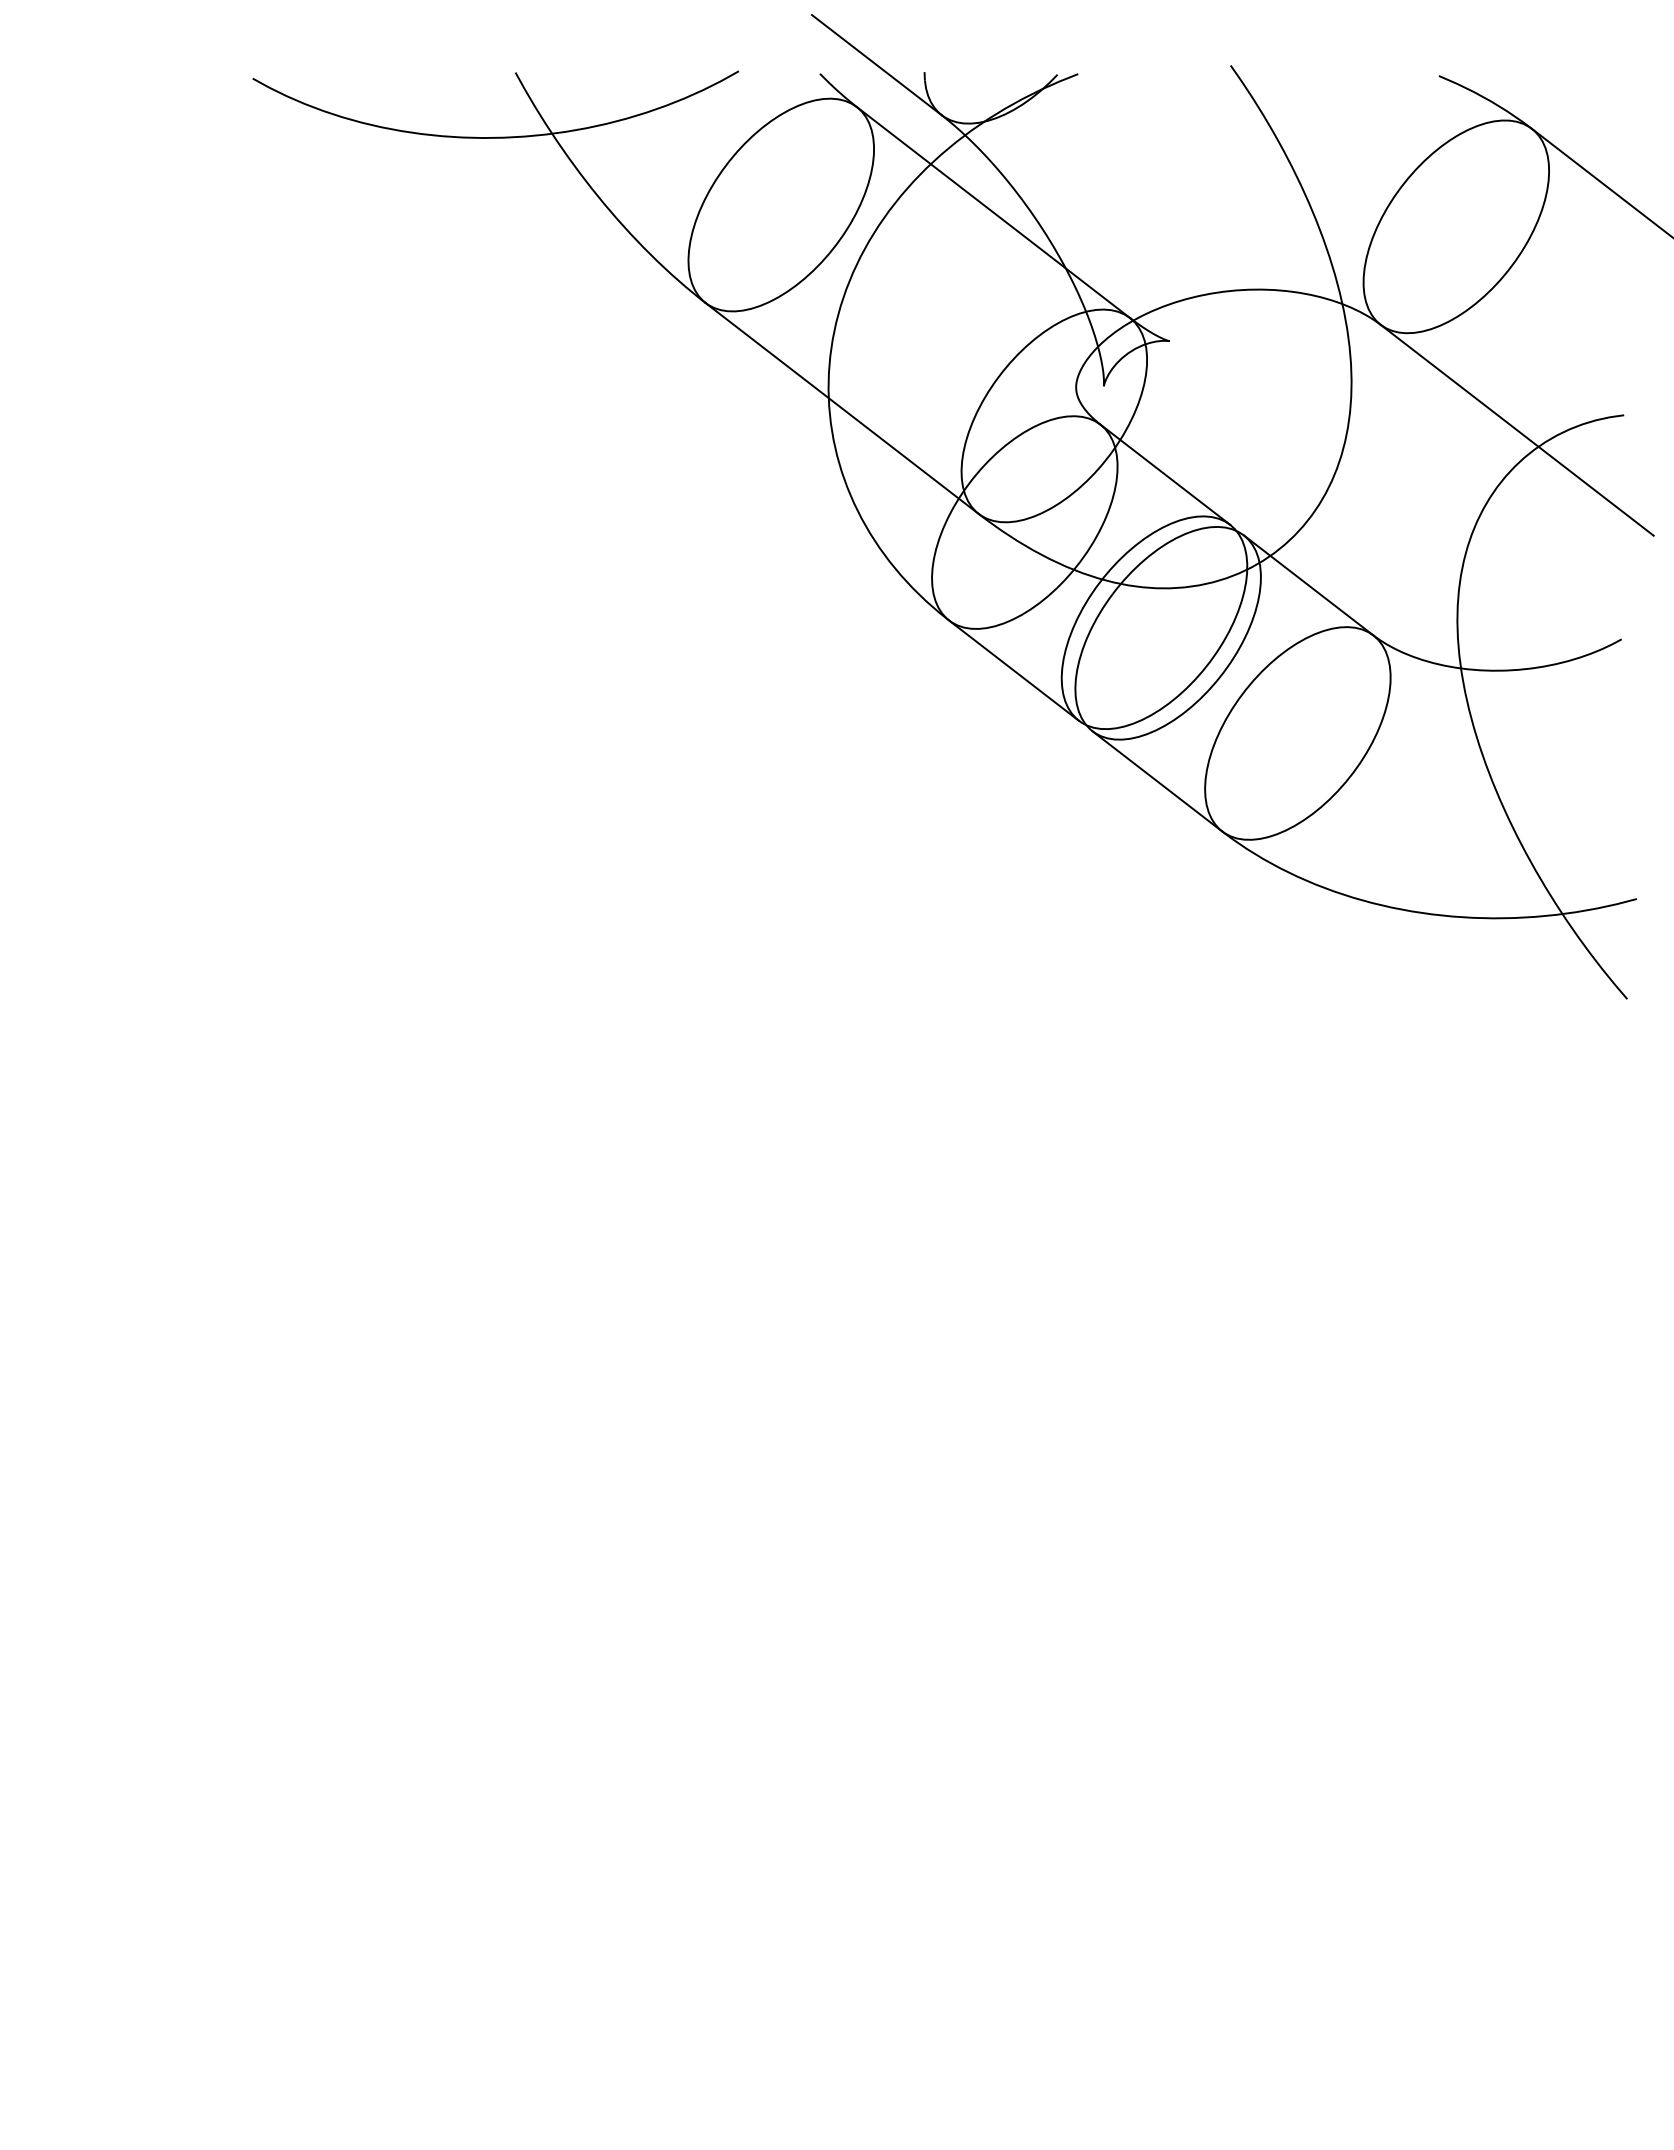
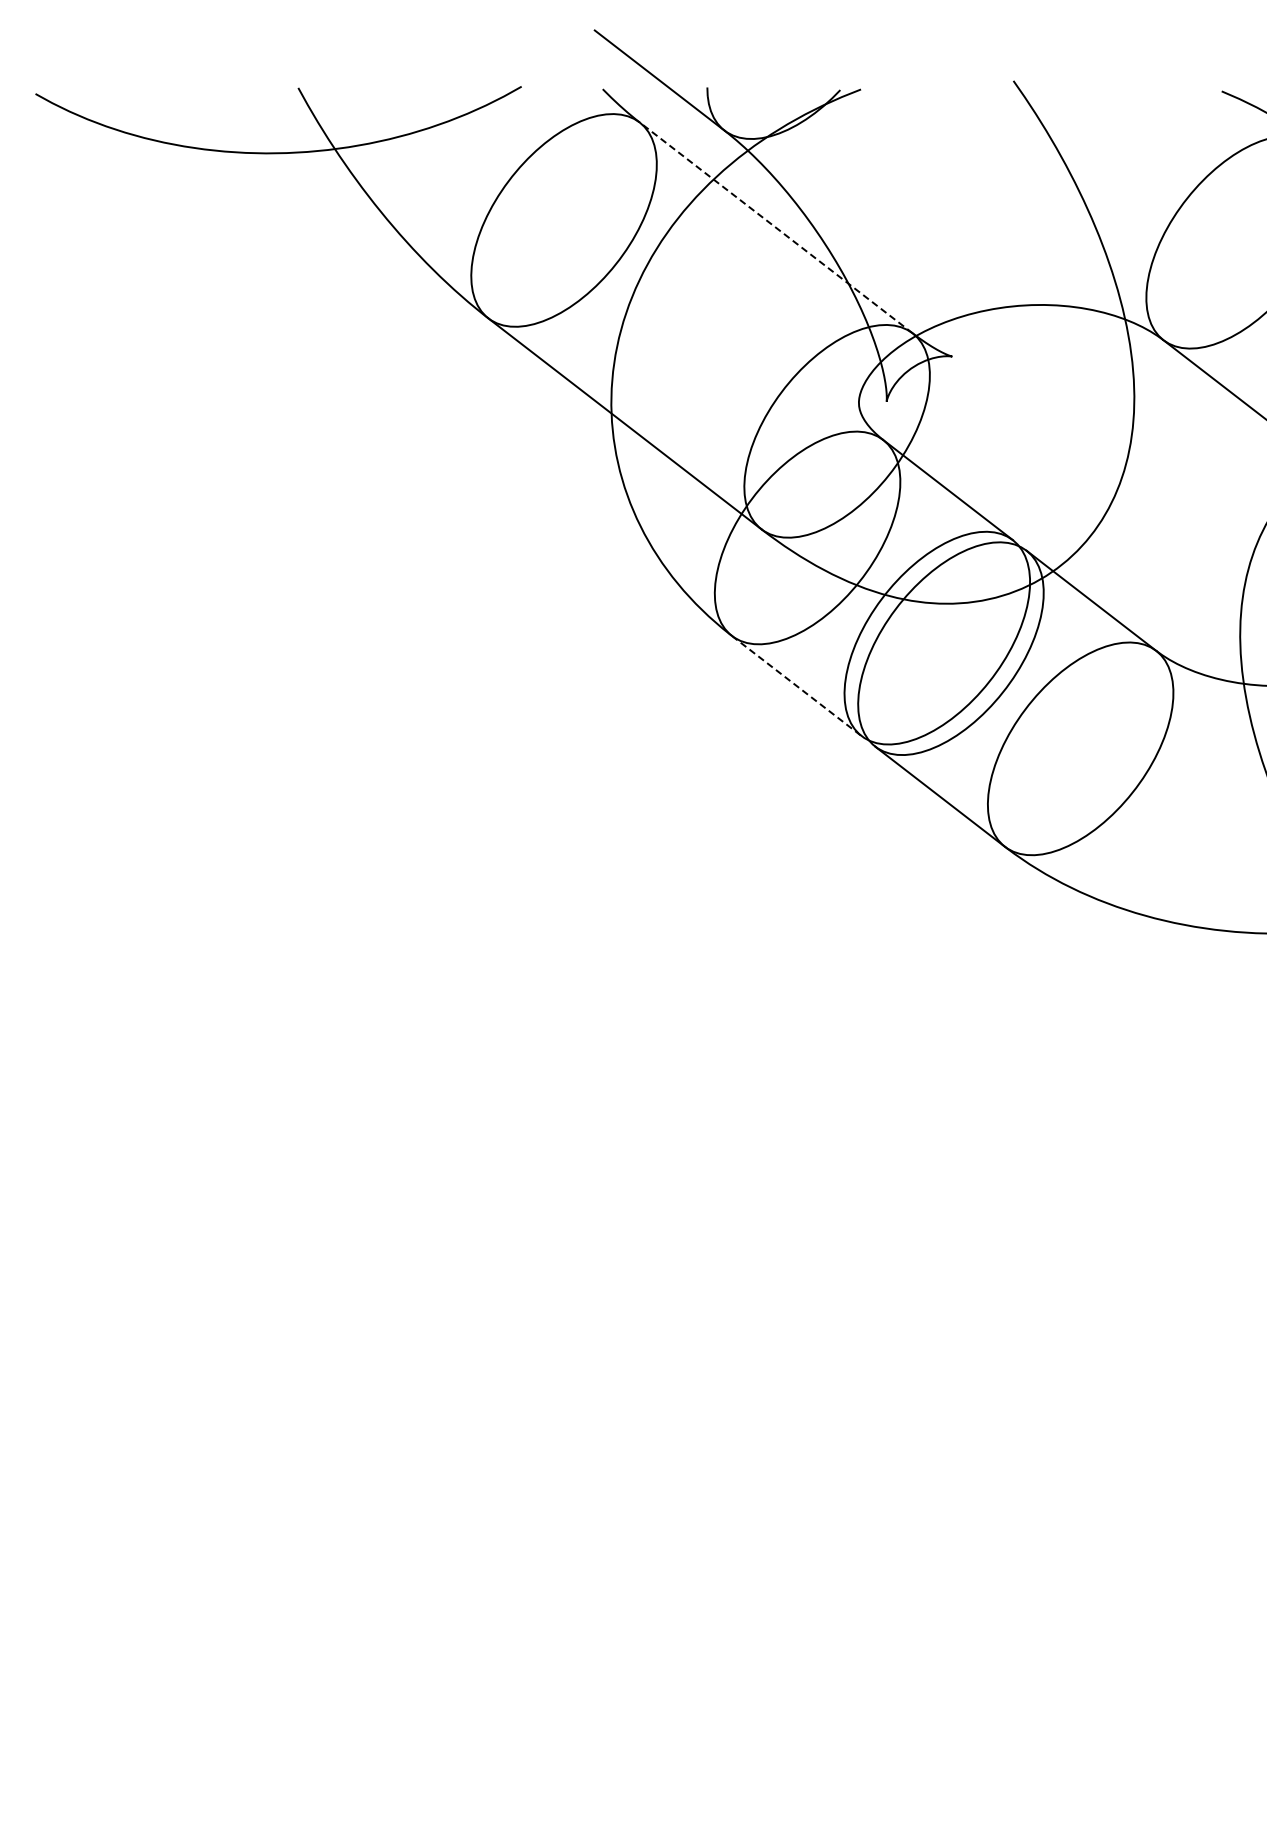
line: (993, 212) -> (776, 227), solid -> dashed
line: (1014, 670) -> (797, 685), solid -> dashed

